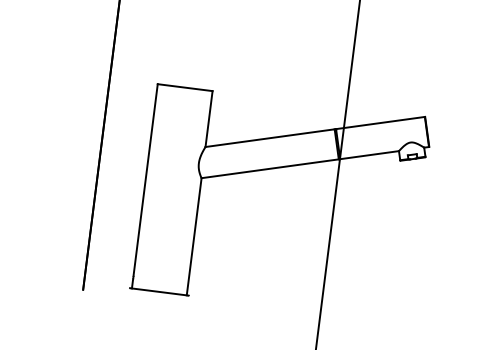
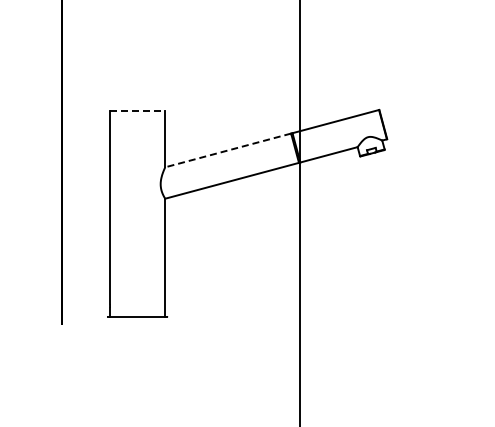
line: (185, 87) -> (137, 110), solid -> dashed
line: (269, 138) -> (227, 150), solid -> dashed

